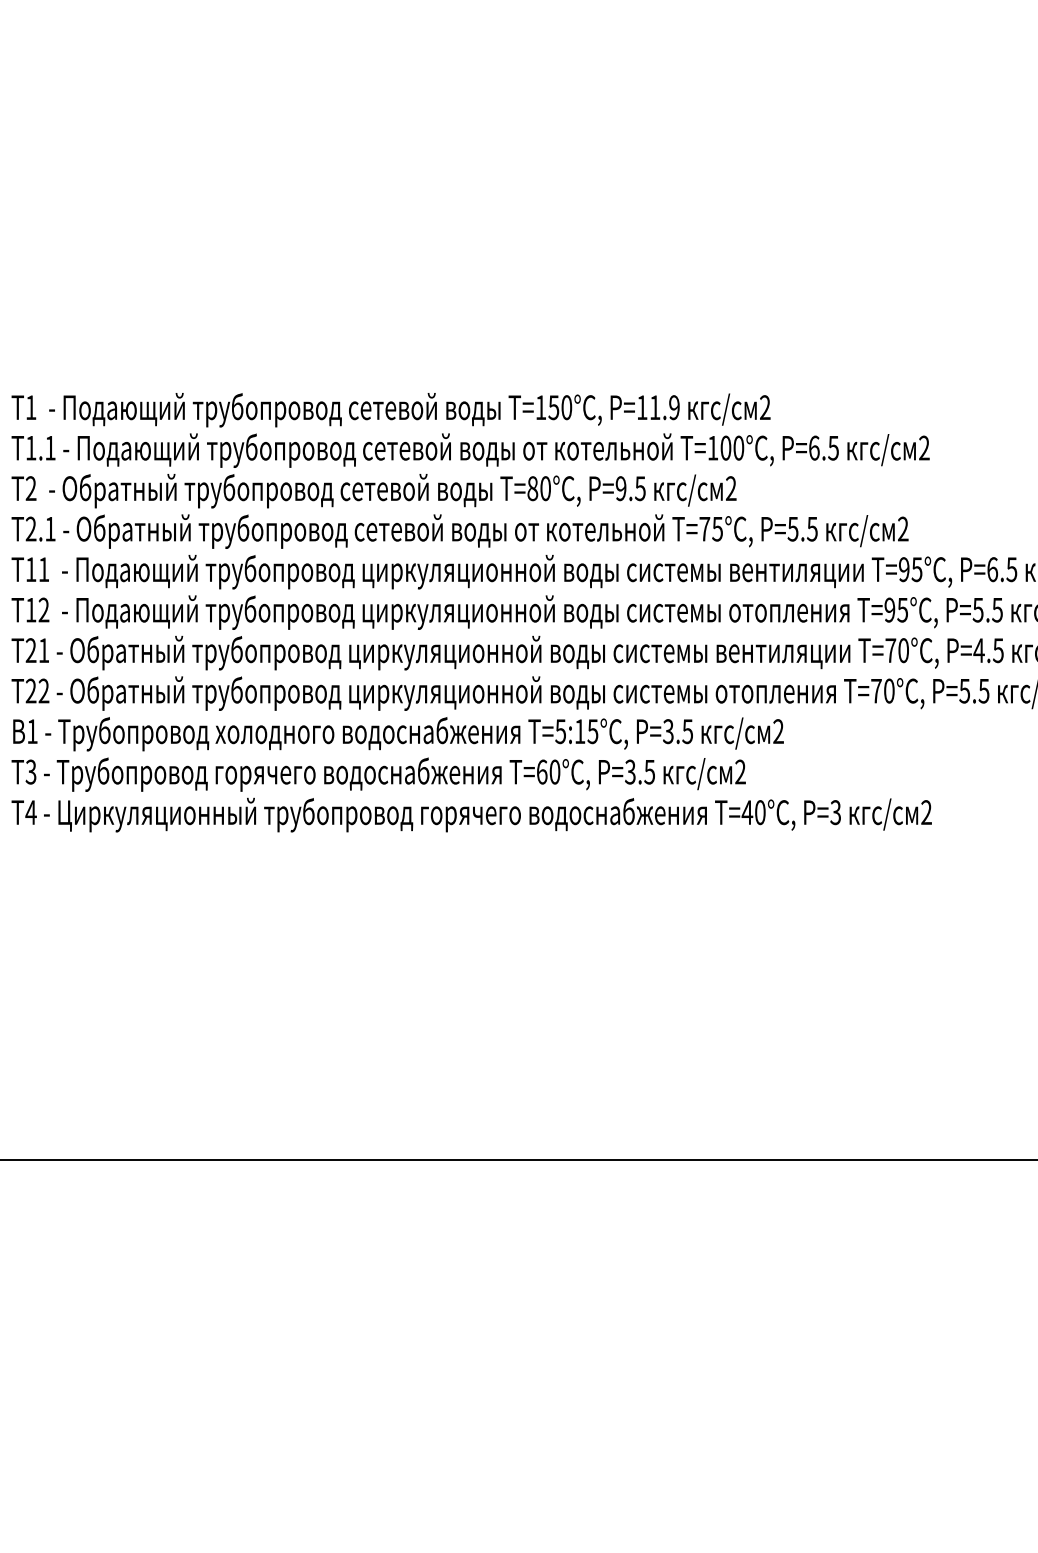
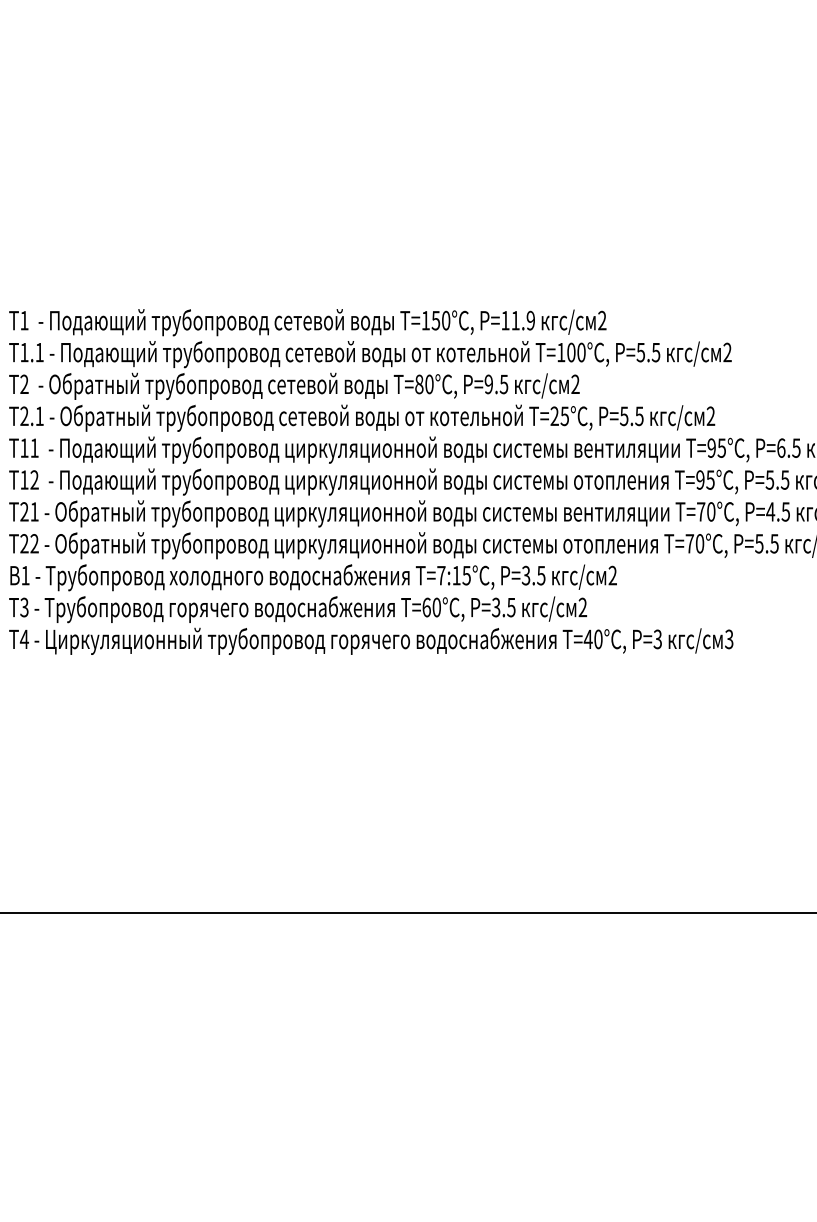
text: (813, 447) -> (640, 352), P=6.5 -> P=5.5
text: (704, 528) -> (554, 415), T=75°C, -> T=25°C,
text: (560, 731) -> (441, 575), T=5:15°C, -> T=7:15°C,
text: (926, 812) -> (729, 639), 2 -> 3

